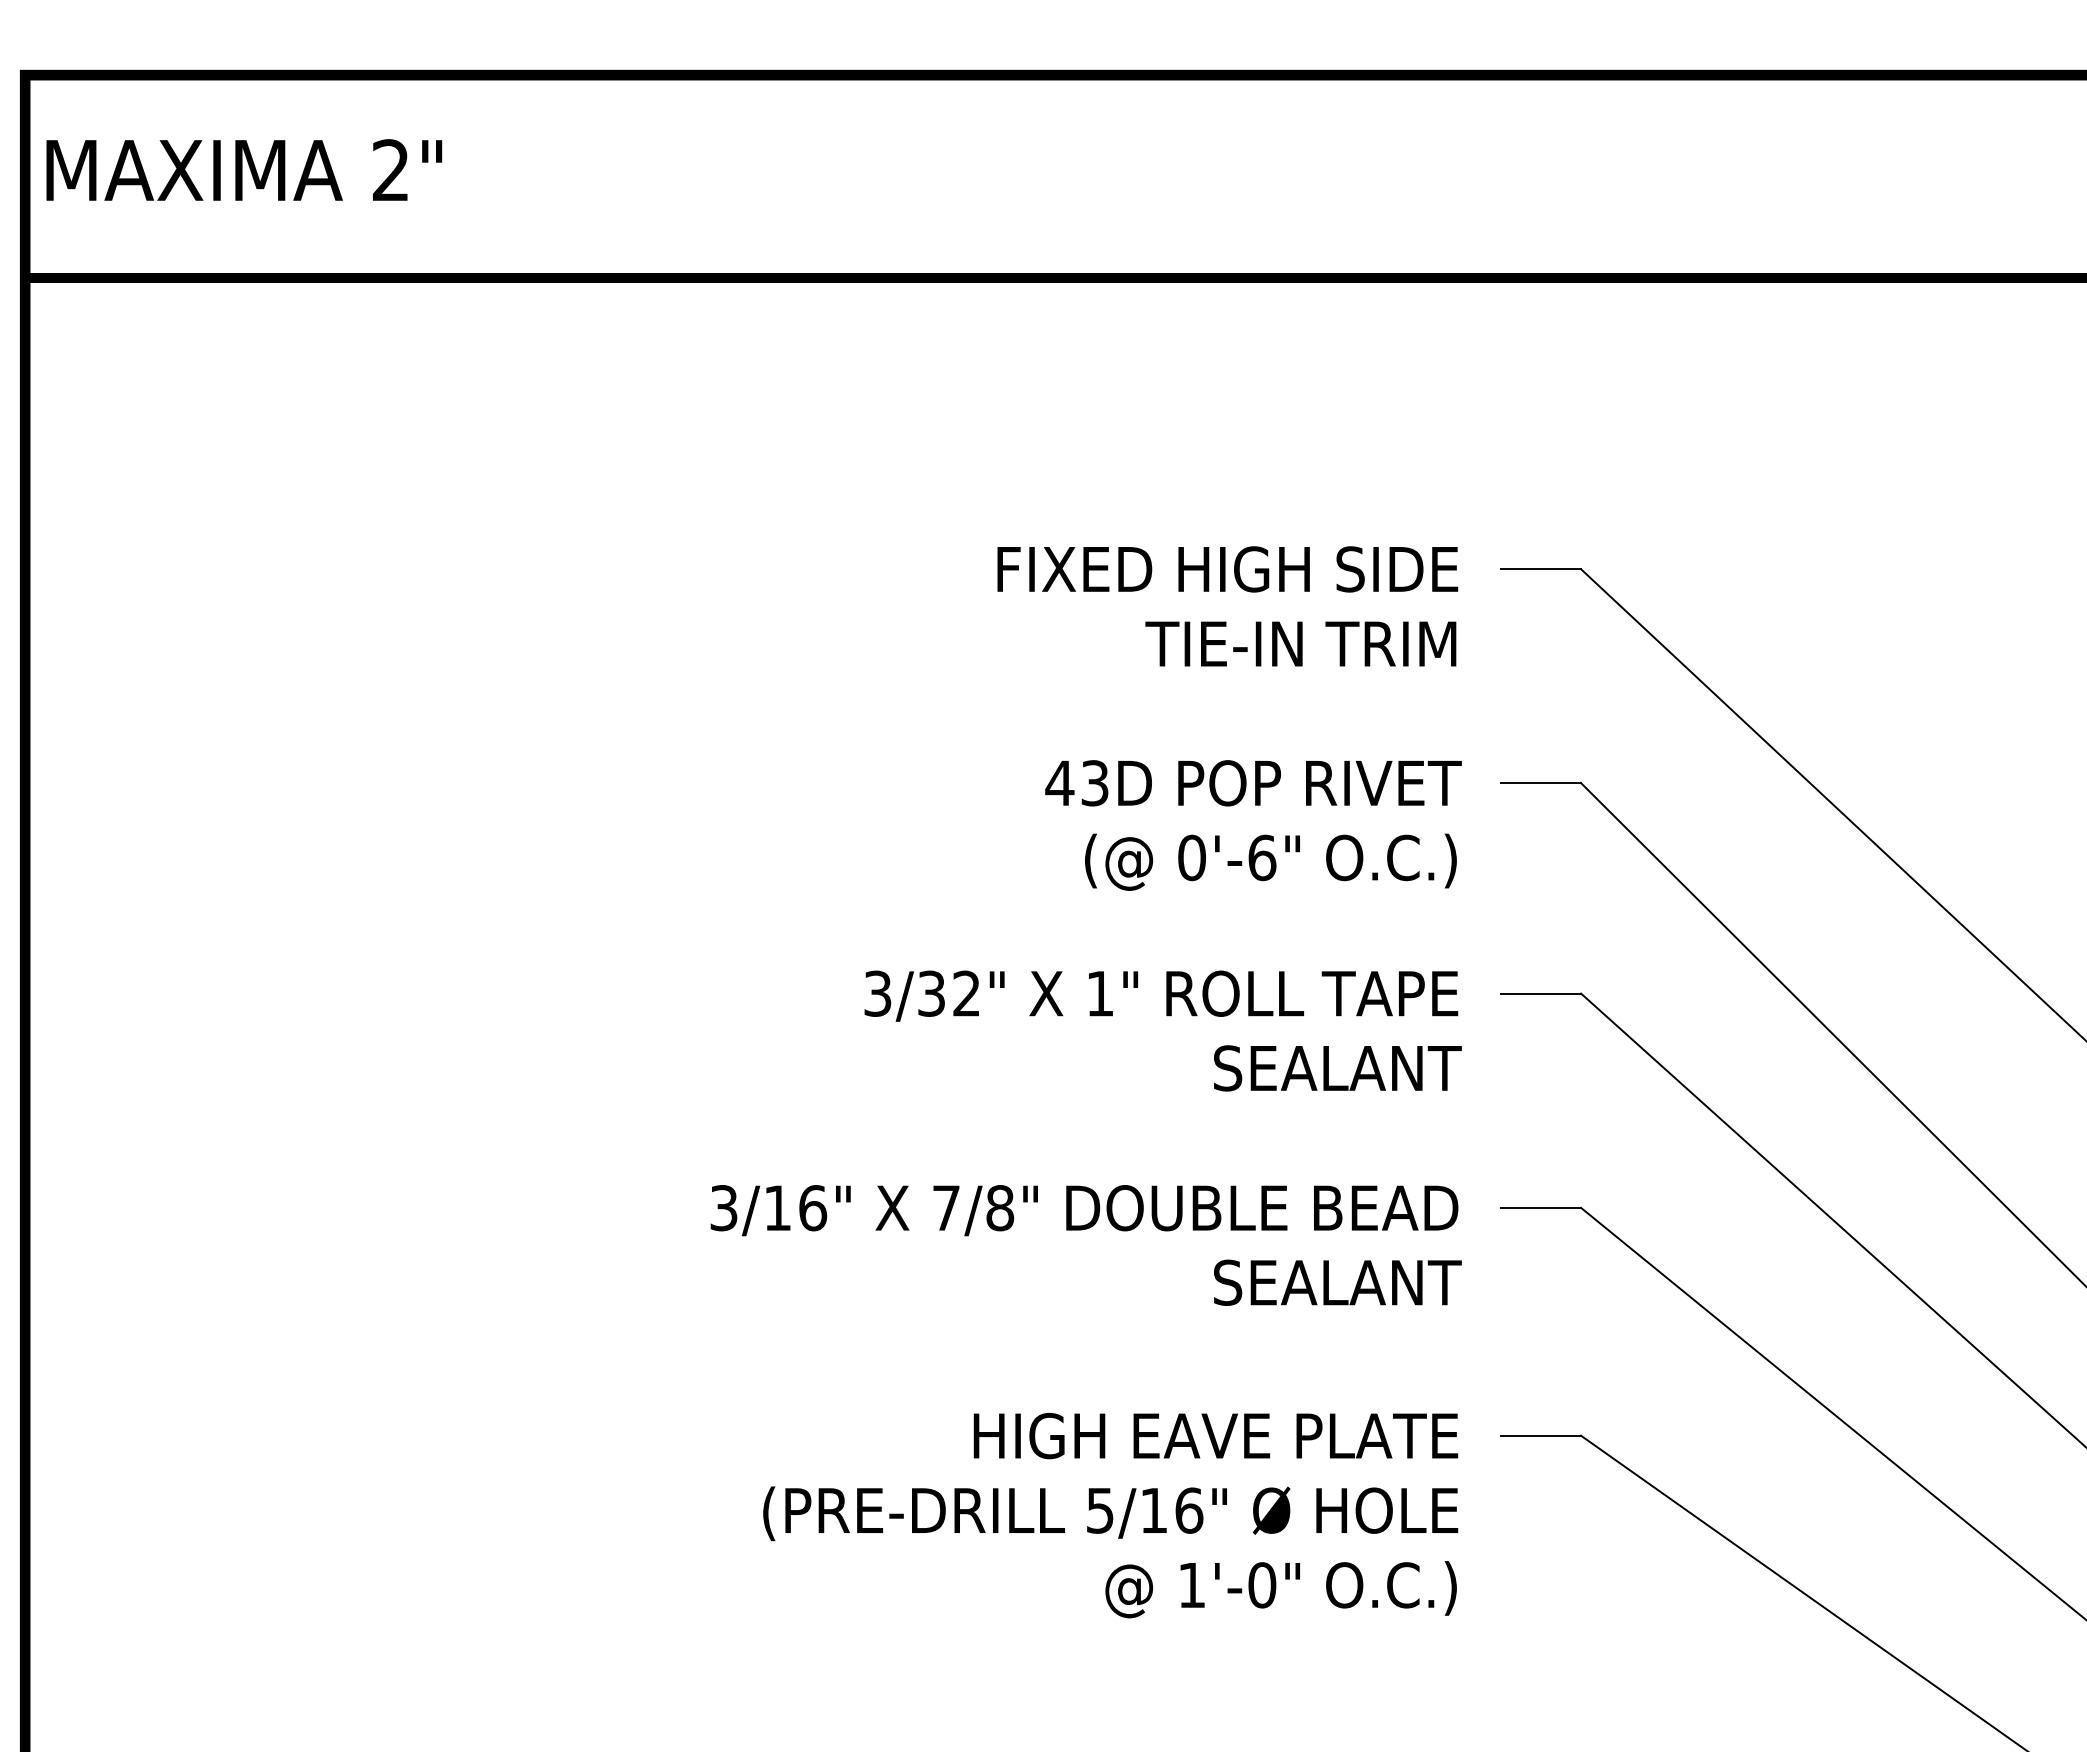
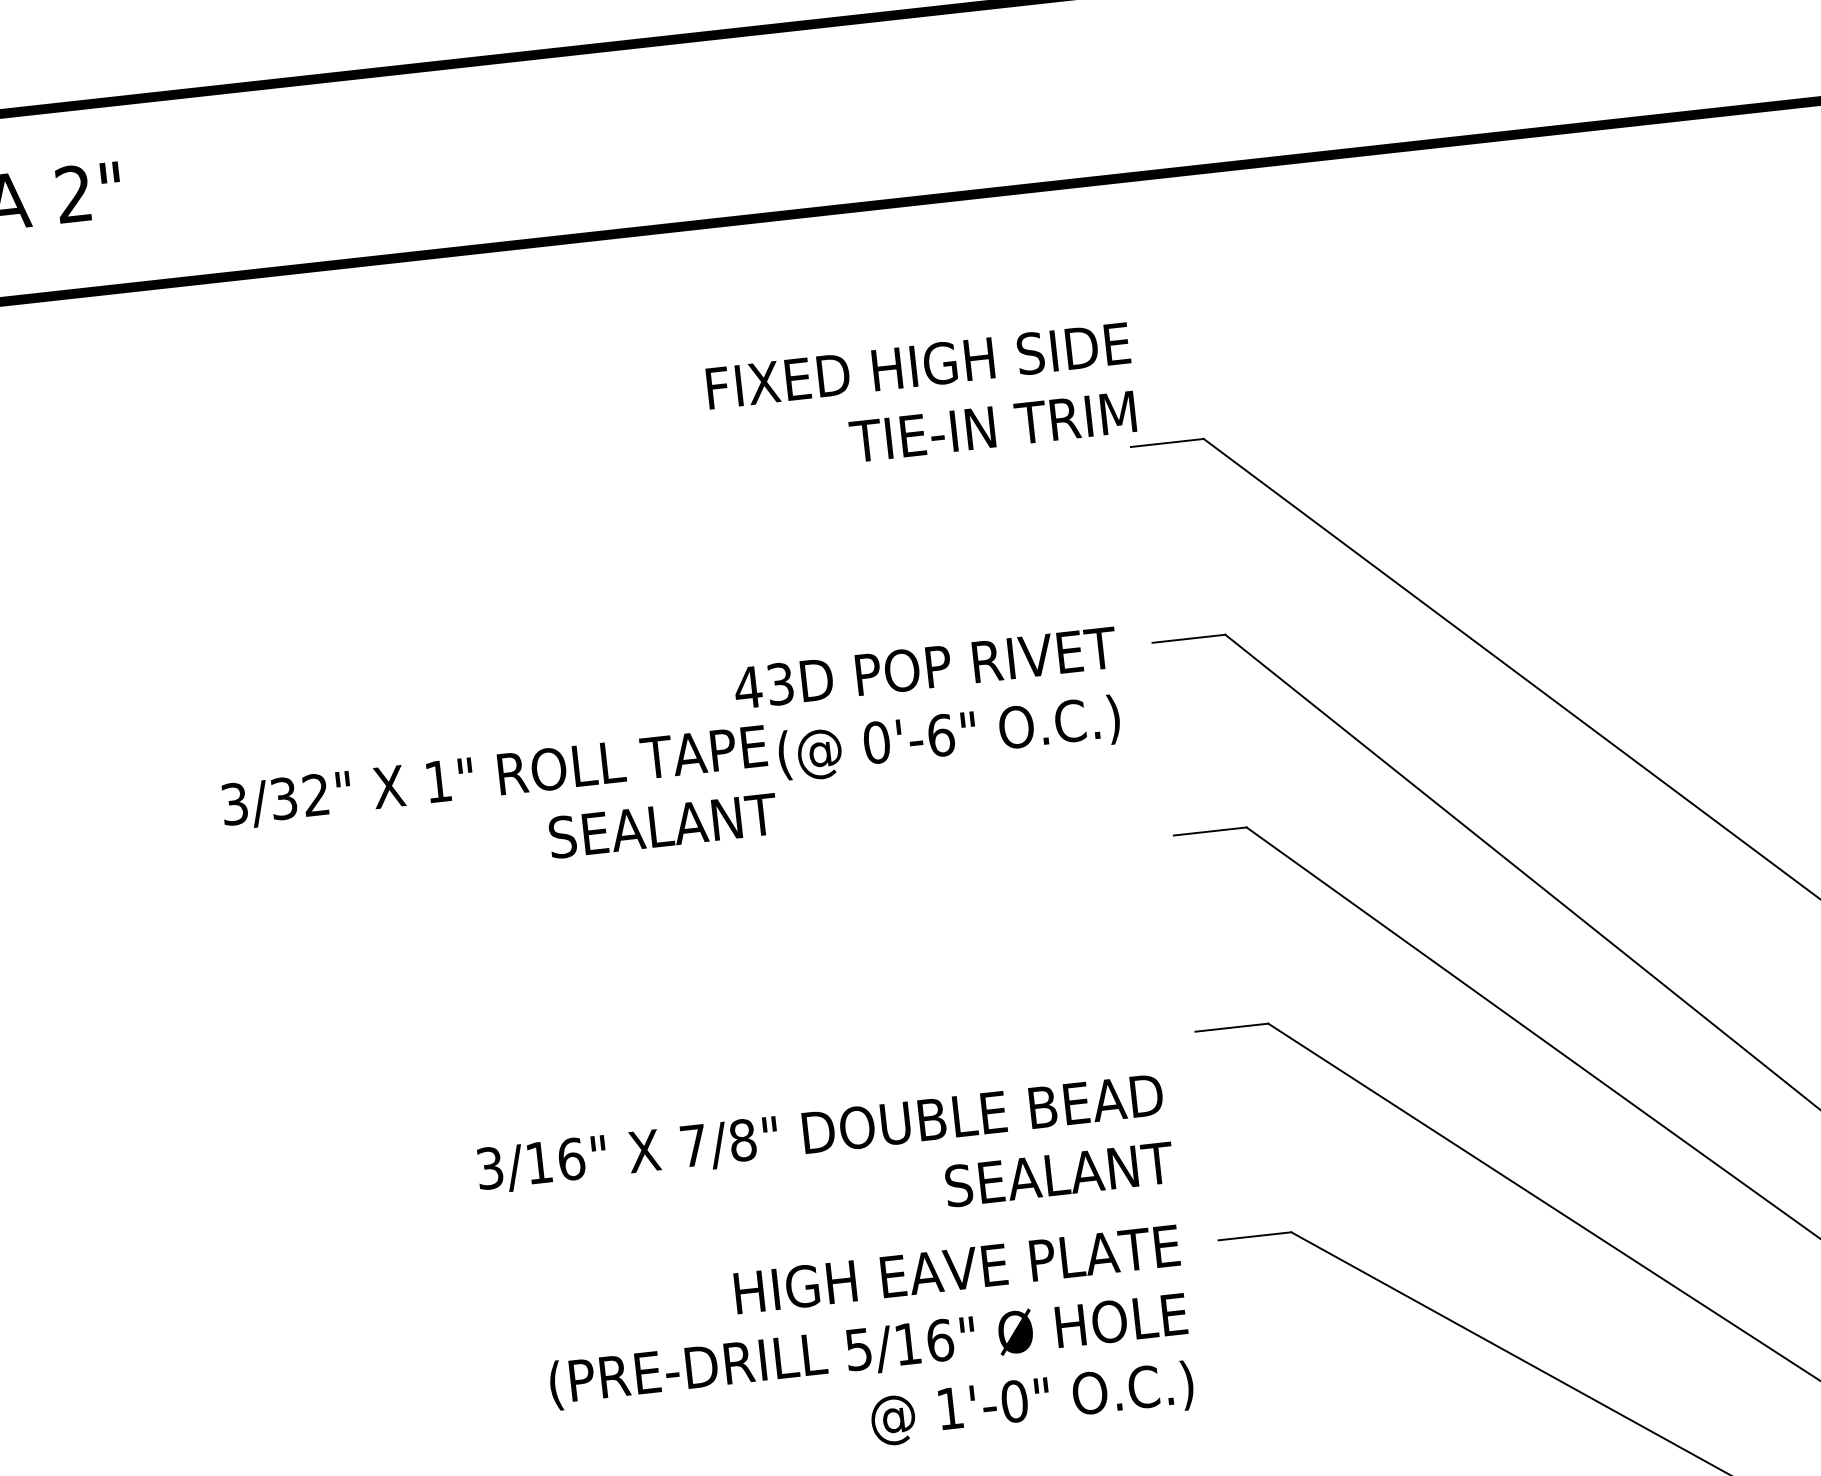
text: (1227, 606) -> (921, 399), moved
text: (1162, 1030) -> (499, 808), moved
text: (1085, 1245) -> (824, 1165), moved

